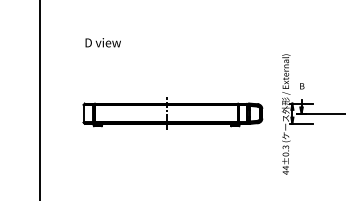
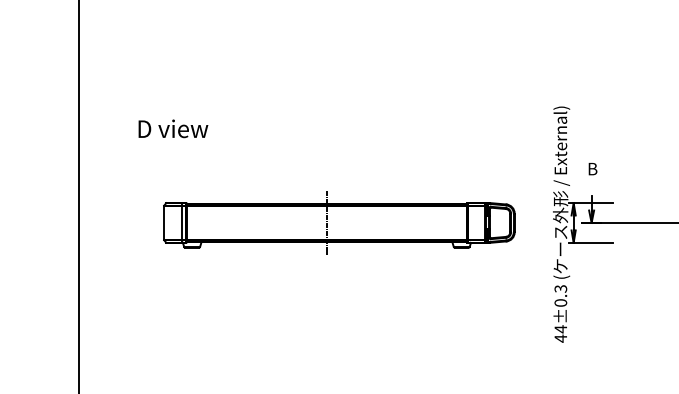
text: (102, 42) -> (171, 128), moved

